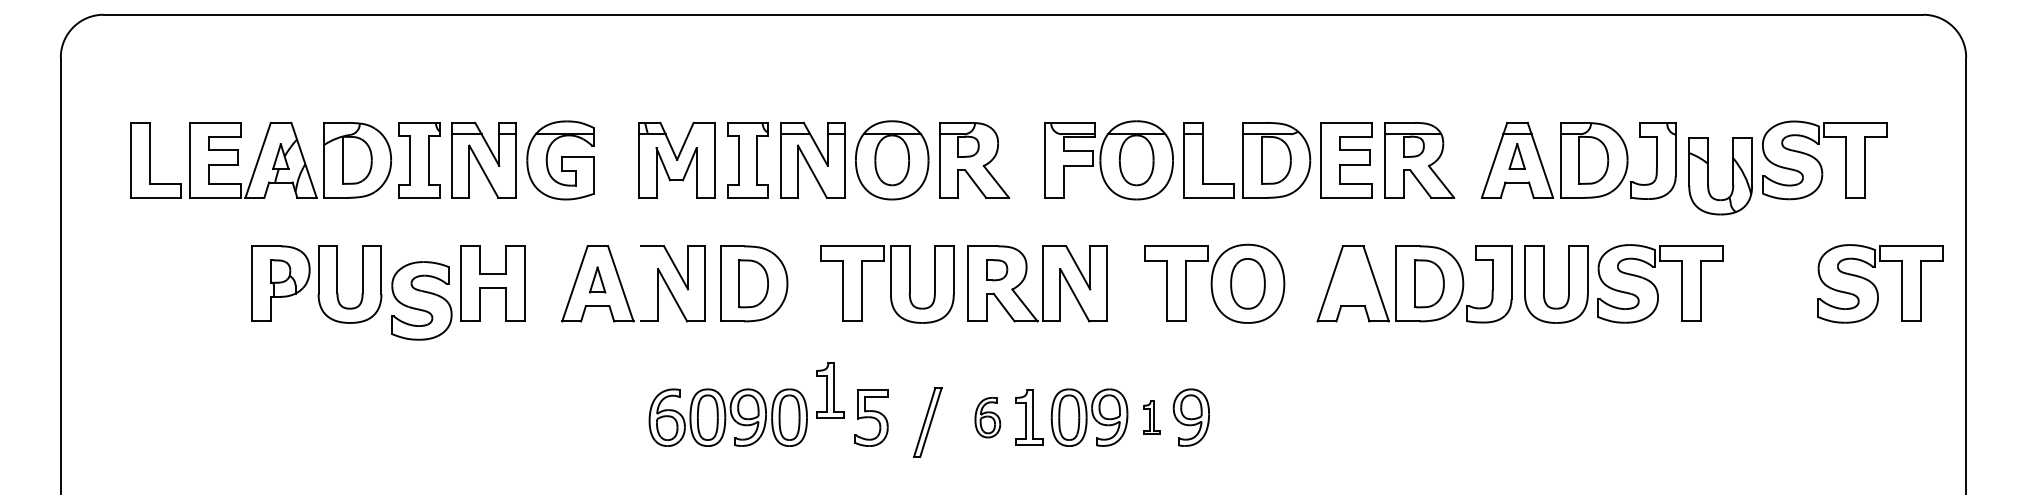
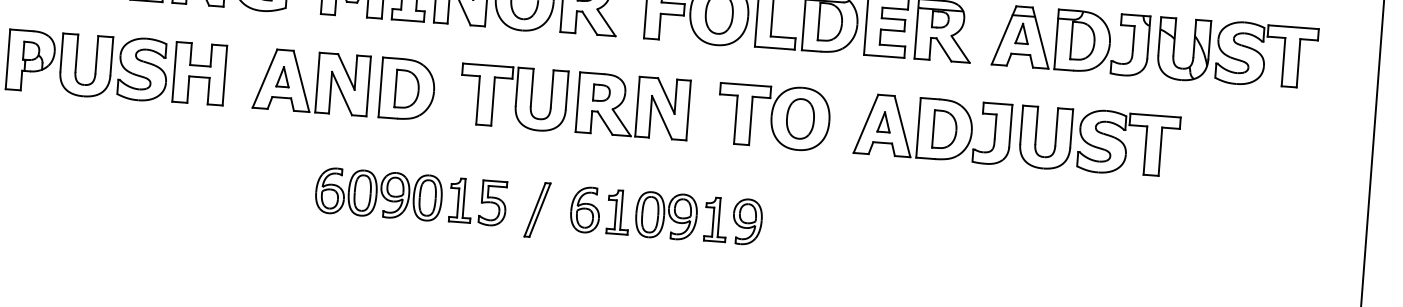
part: (1708, 176) -> (1174, 49), moved
part: (1352, 279) -> (883, 121), added
line: (640, 283) -> (317, 82), added
part: (1880, 283) -> (1303, 156), removed
part: (421, 300) -> (142, 69), moved
part: (830, 390) -> (461, 200), moved
part: (987, 417) -> (585, 209), size x1.43
part: (1151, 417) -> (715, 219), size x1.67

